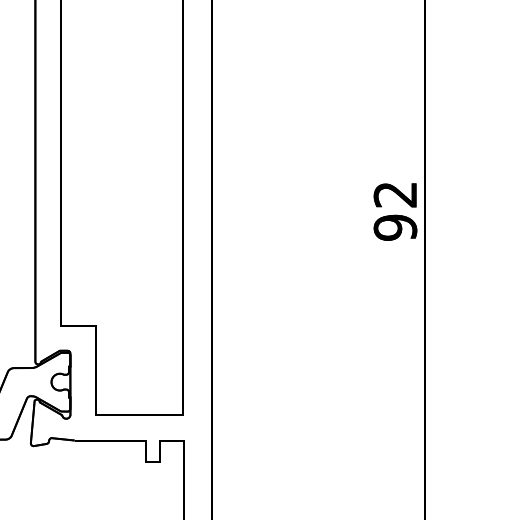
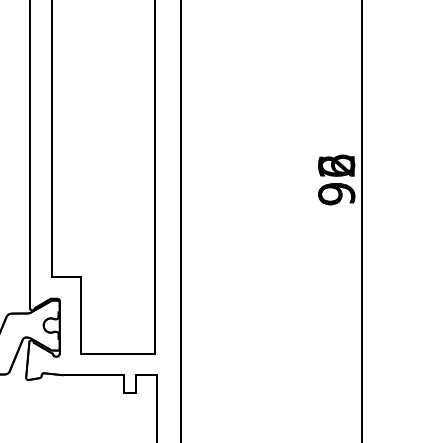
text: (395, 194) -> (336, 165), 92 -> 96

